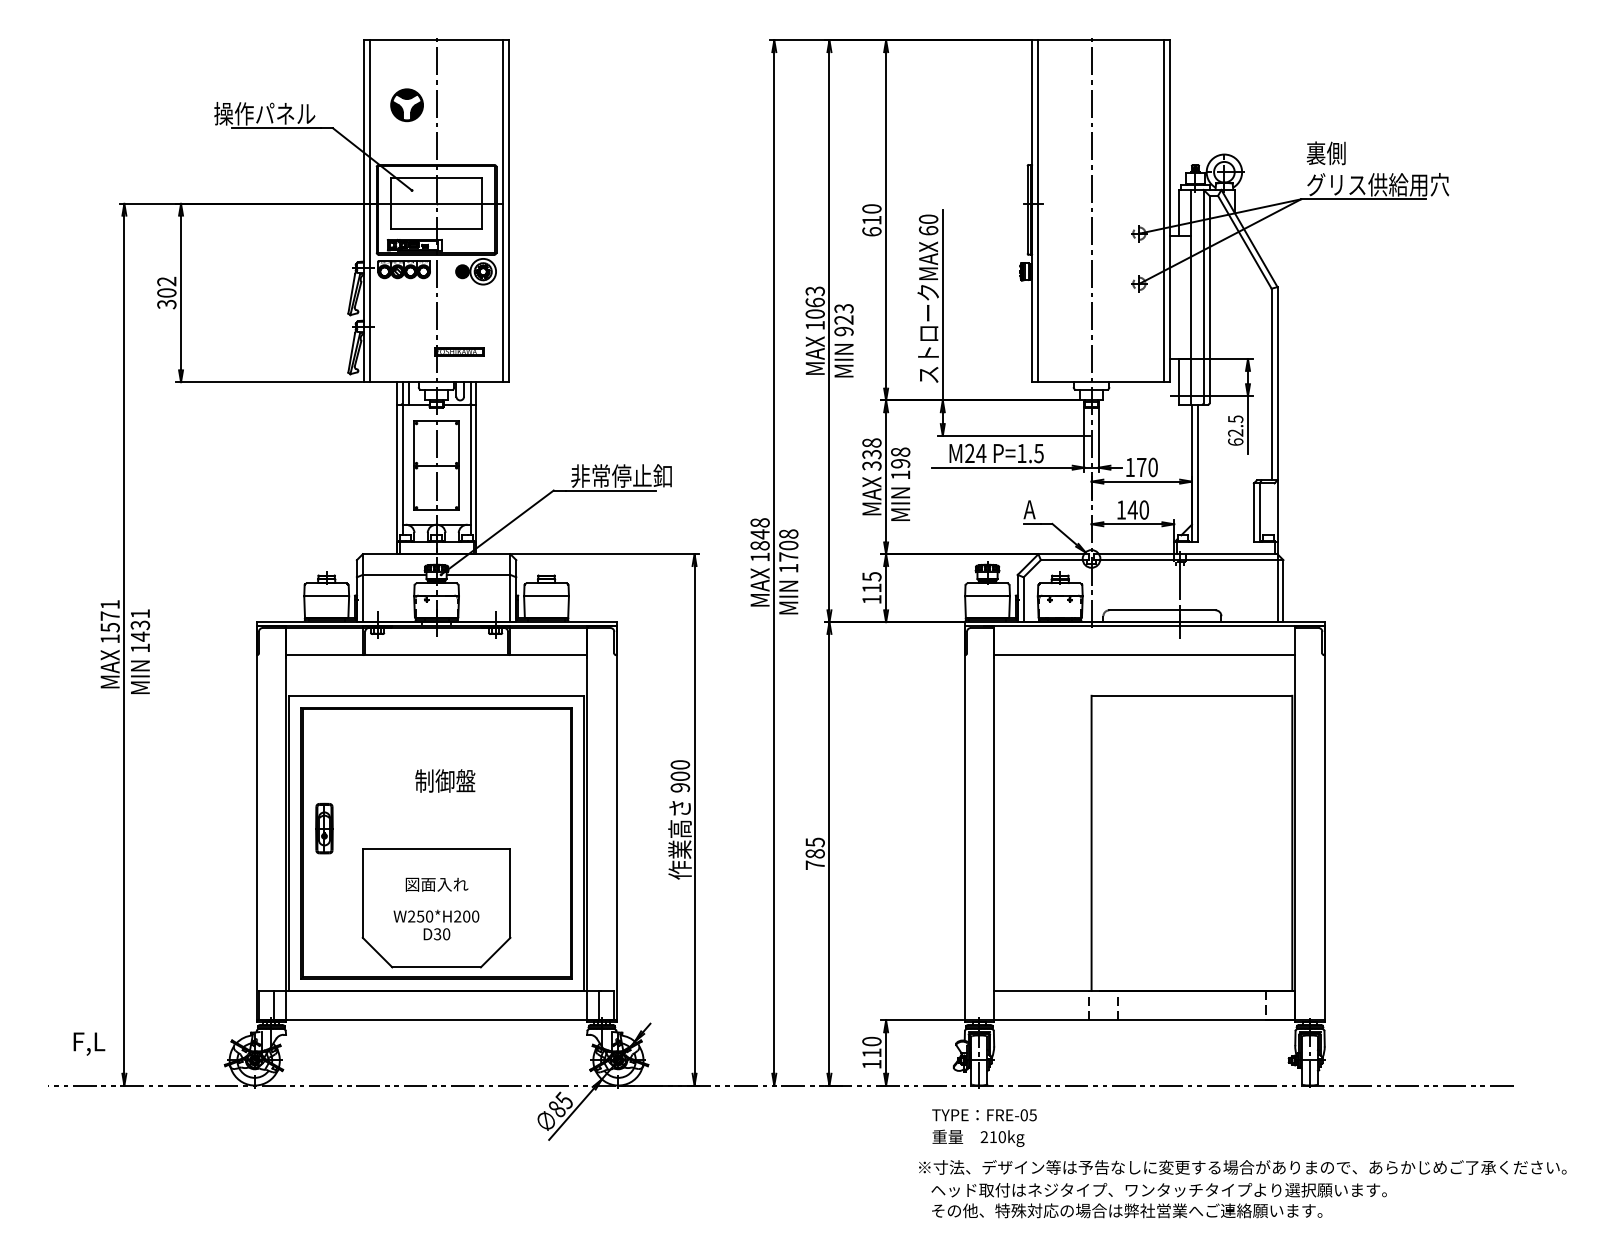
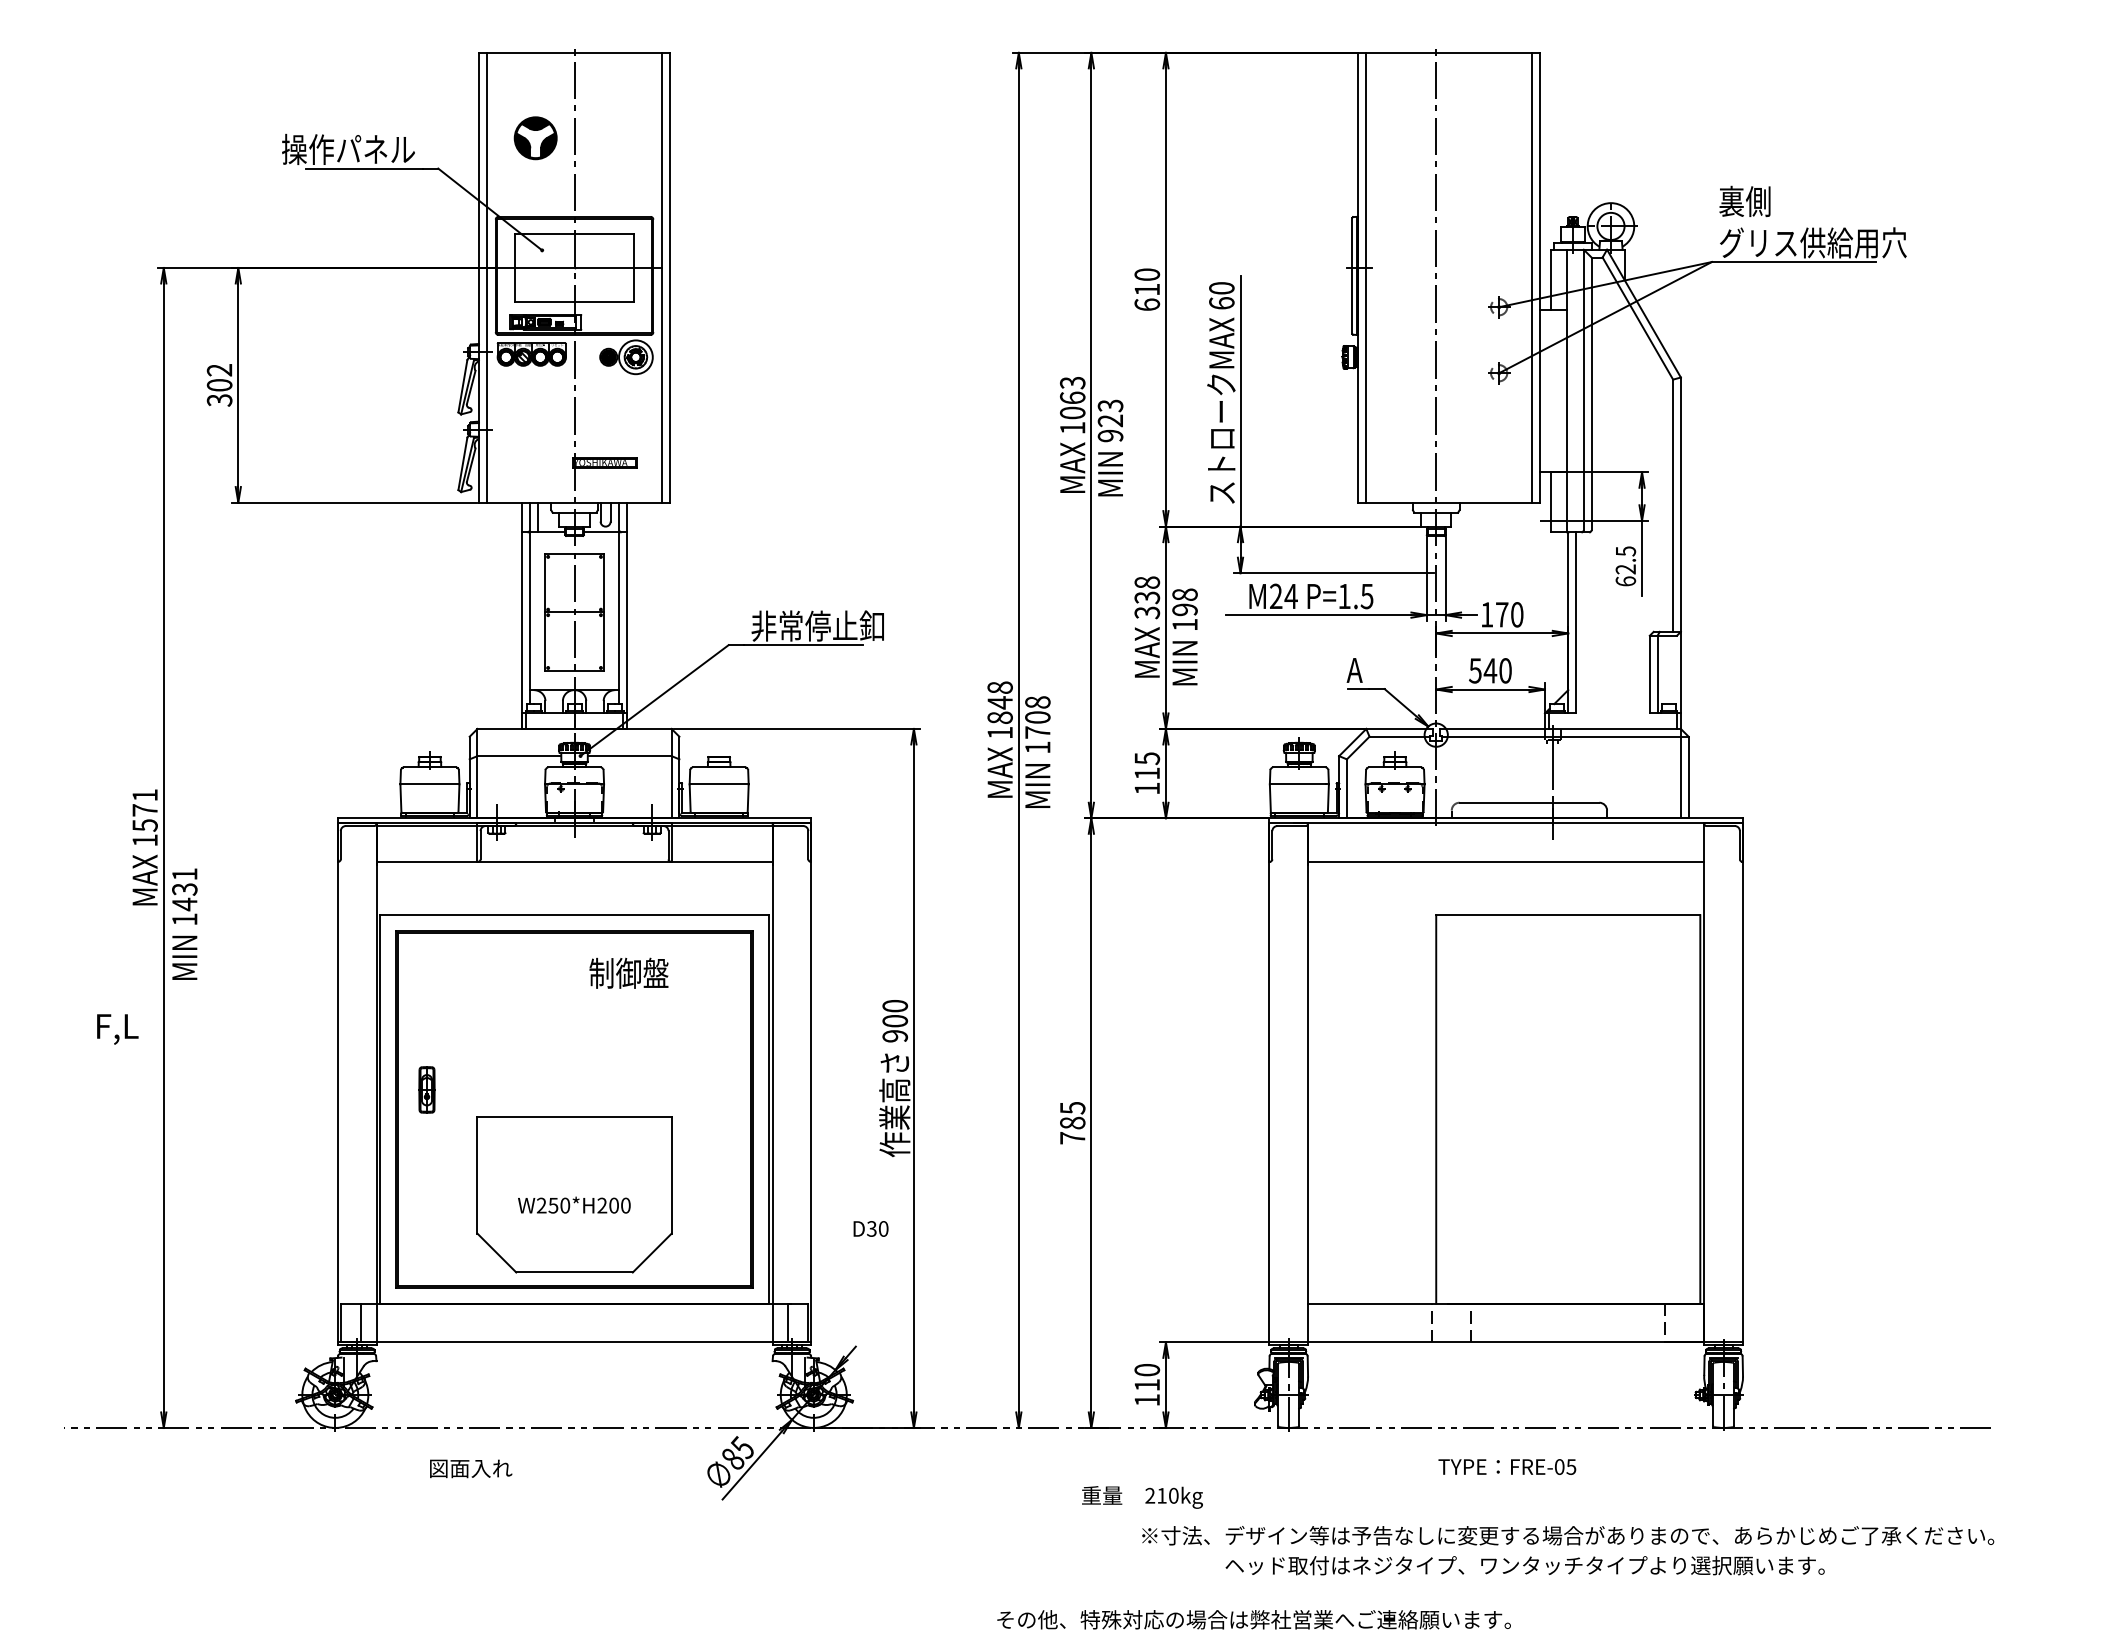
text: (1121, 509) -> (1475, 670), 140 -> 540
text: (140, 651) -> (184, 923), moved
text: (444, 780) -> (628, 972), moved
part: (324, 828) -> (426, 1089), size x0.7
text: (437, 884) -> (471, 1468), moved
text: (436, 933) -> (870, 1228), moved
text: (89, 1044) -> (117, 1029), moved
text: (984, 1114) -> (1507, 1466), moved
text: (978, 1138) -> (1142, 1497), moved
text: (1243, 1167) -> (1568, 1535), moved
text: (1126, 1210) -> (1253, 1619), moved

